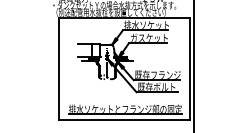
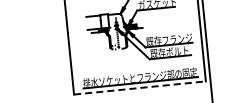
line: (124, 119) -> (140, 87), solid -> dashed

